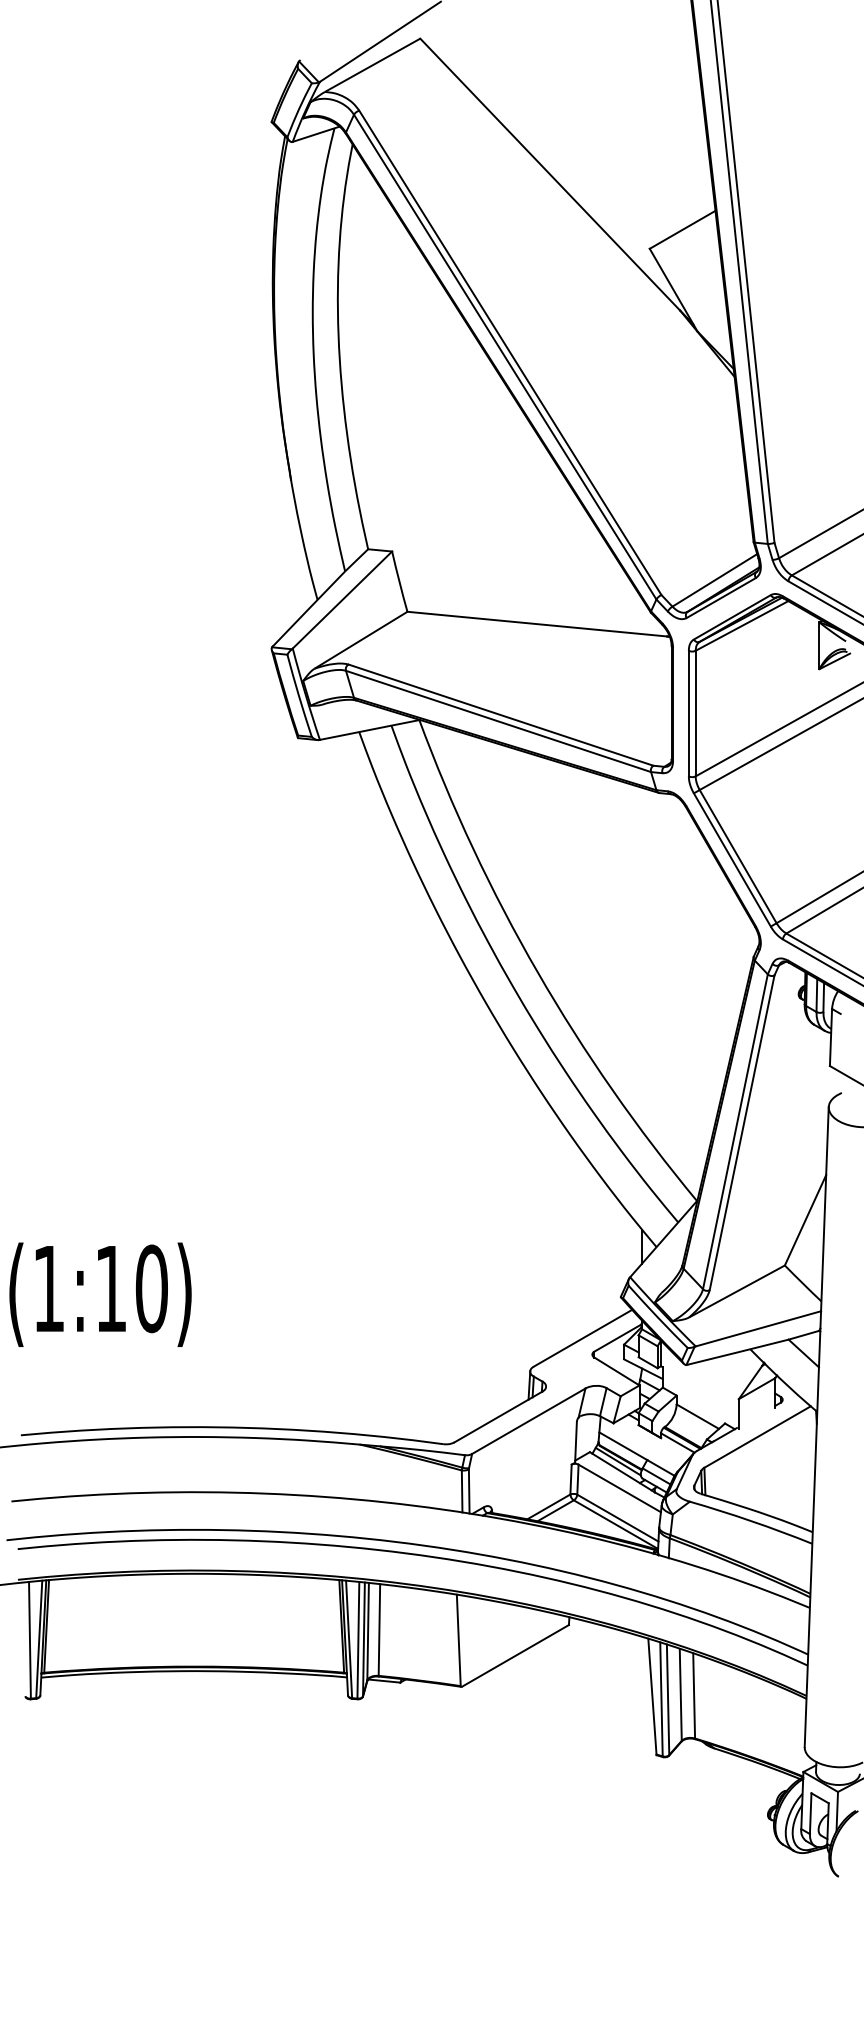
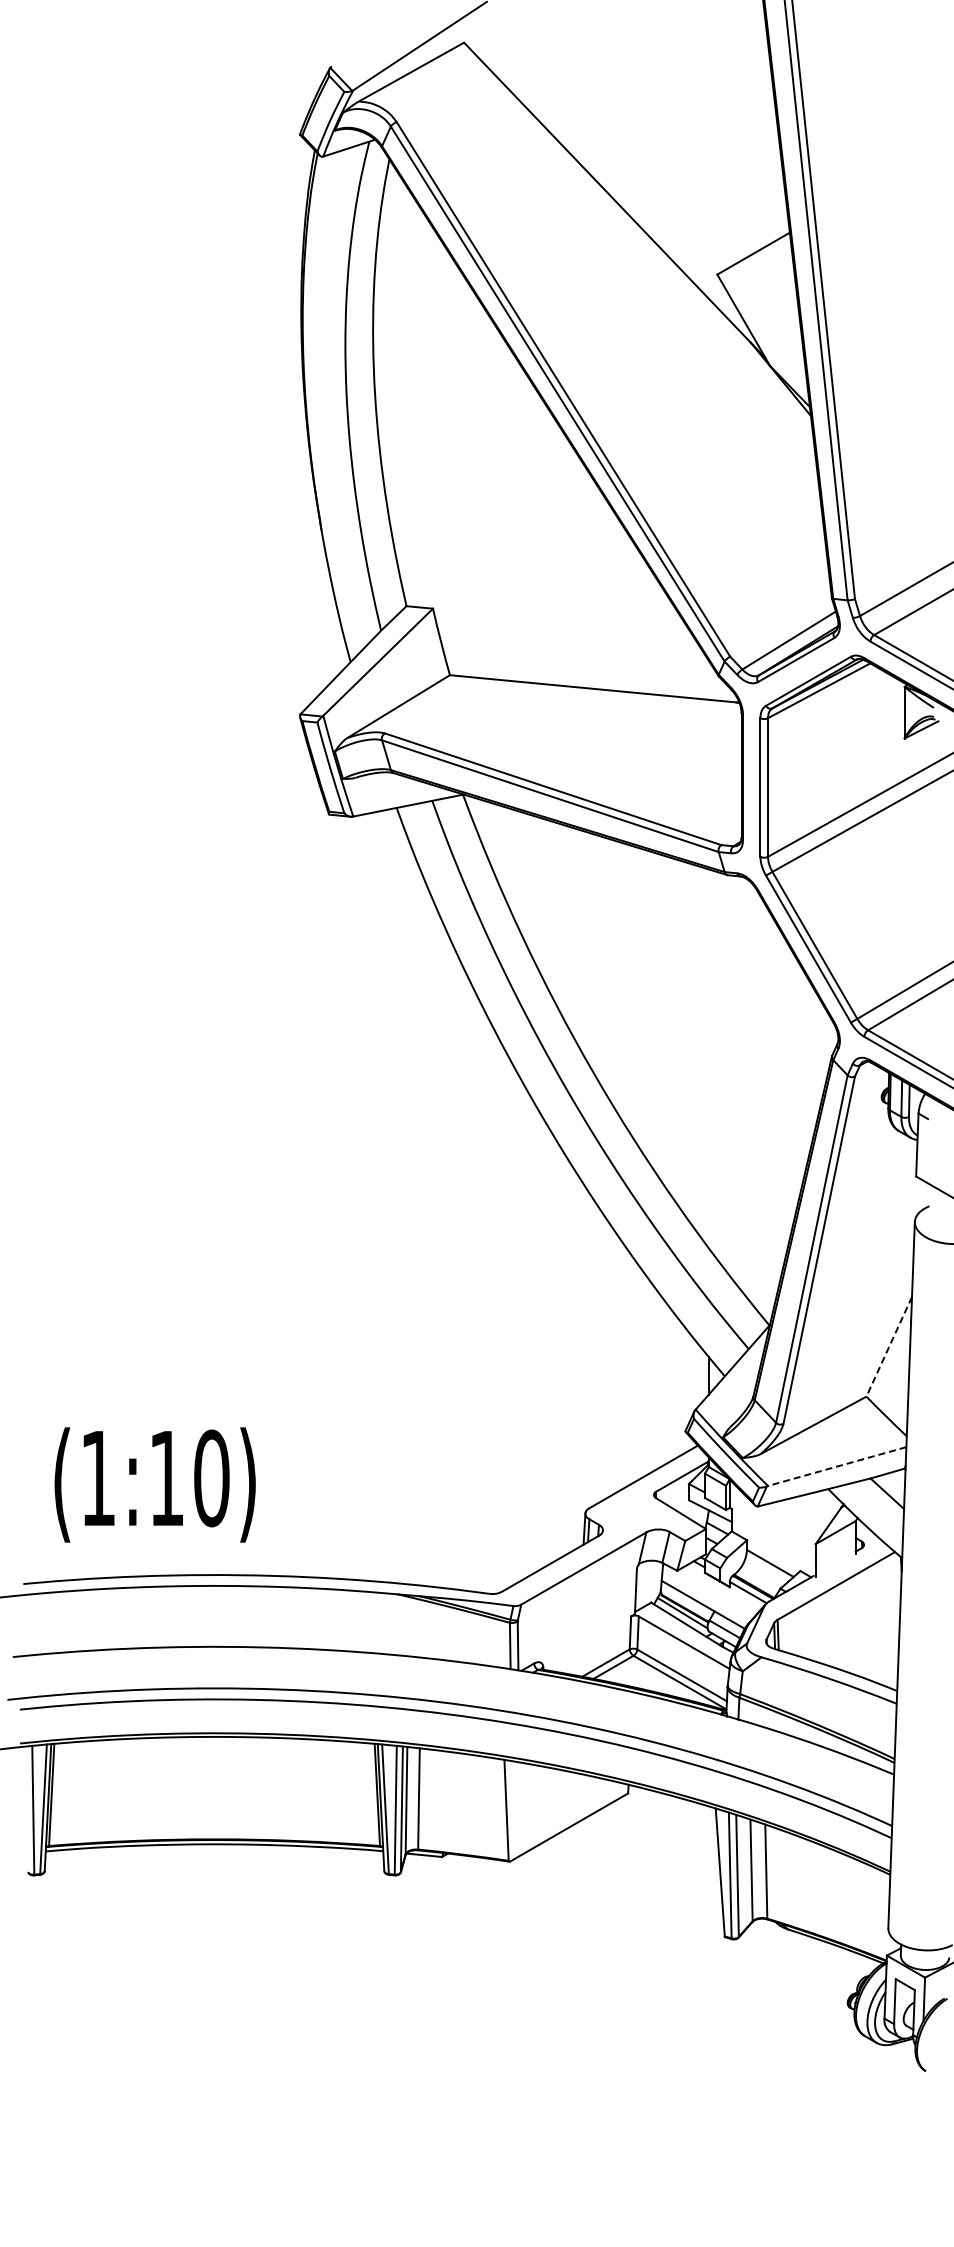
line: (805, 1220) -> (889, 1346), solid -> dashed
text: (99, 1294) -> (154, 1484), moved
line: (758, 1328) -> (837, 1466), solid -> dashed

